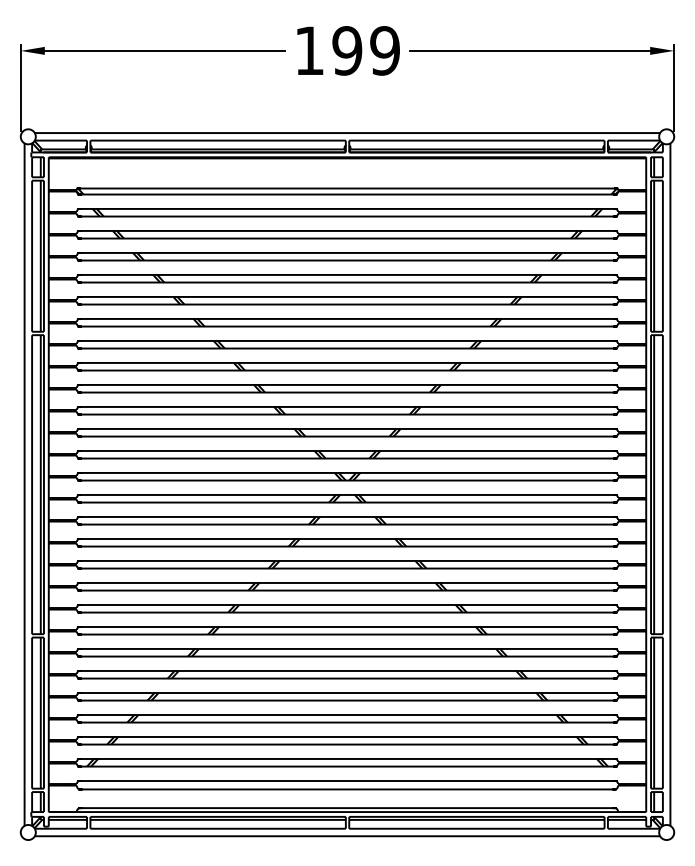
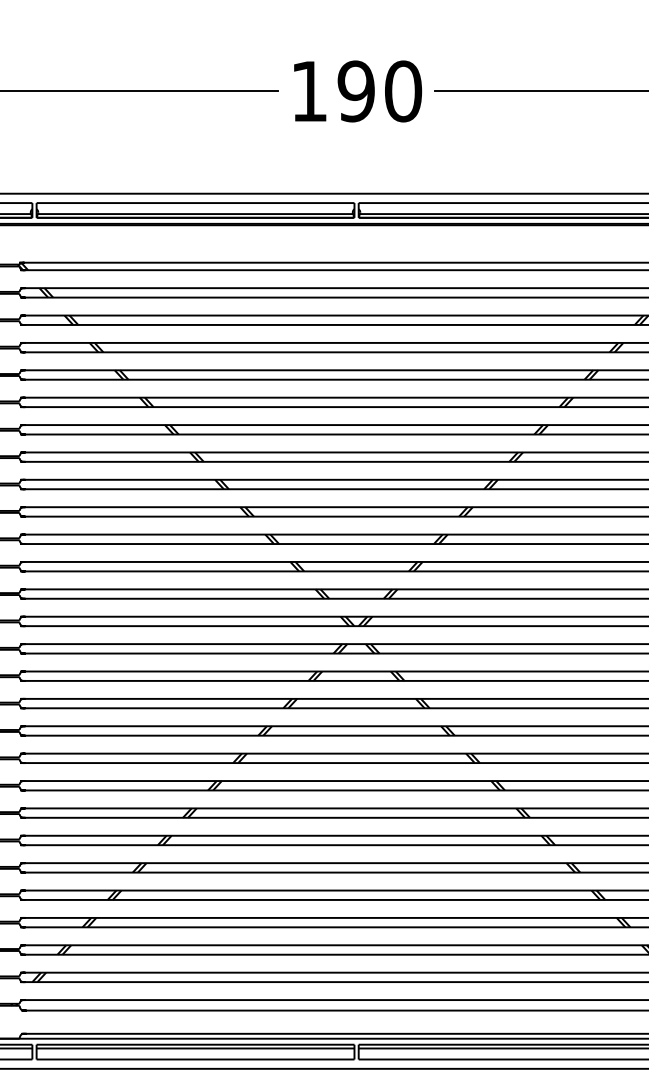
text: (385, 50) -> (403, 90), 199 -> 190

